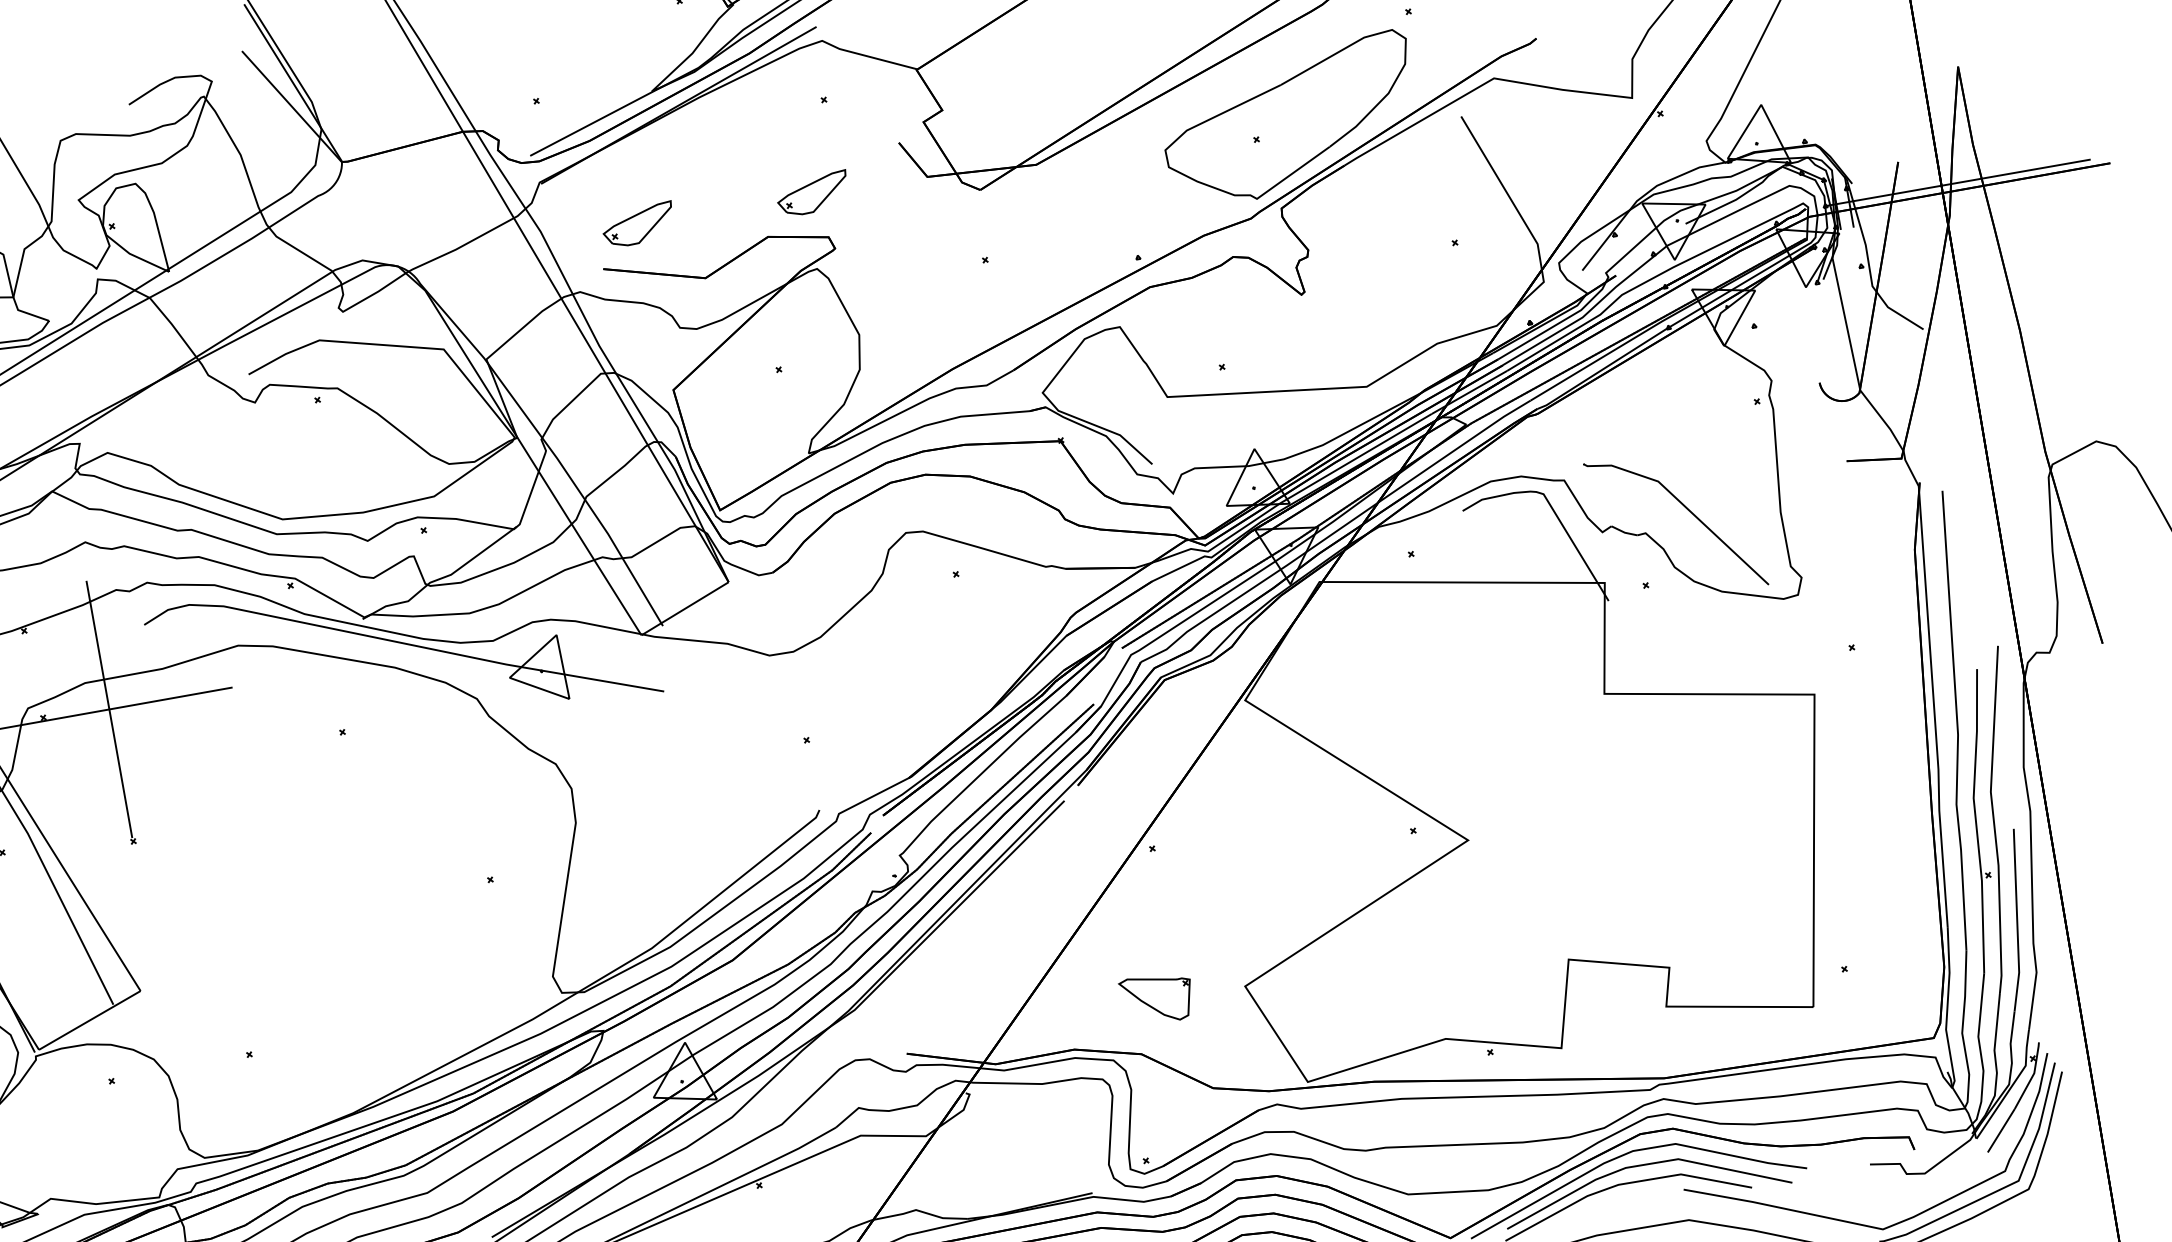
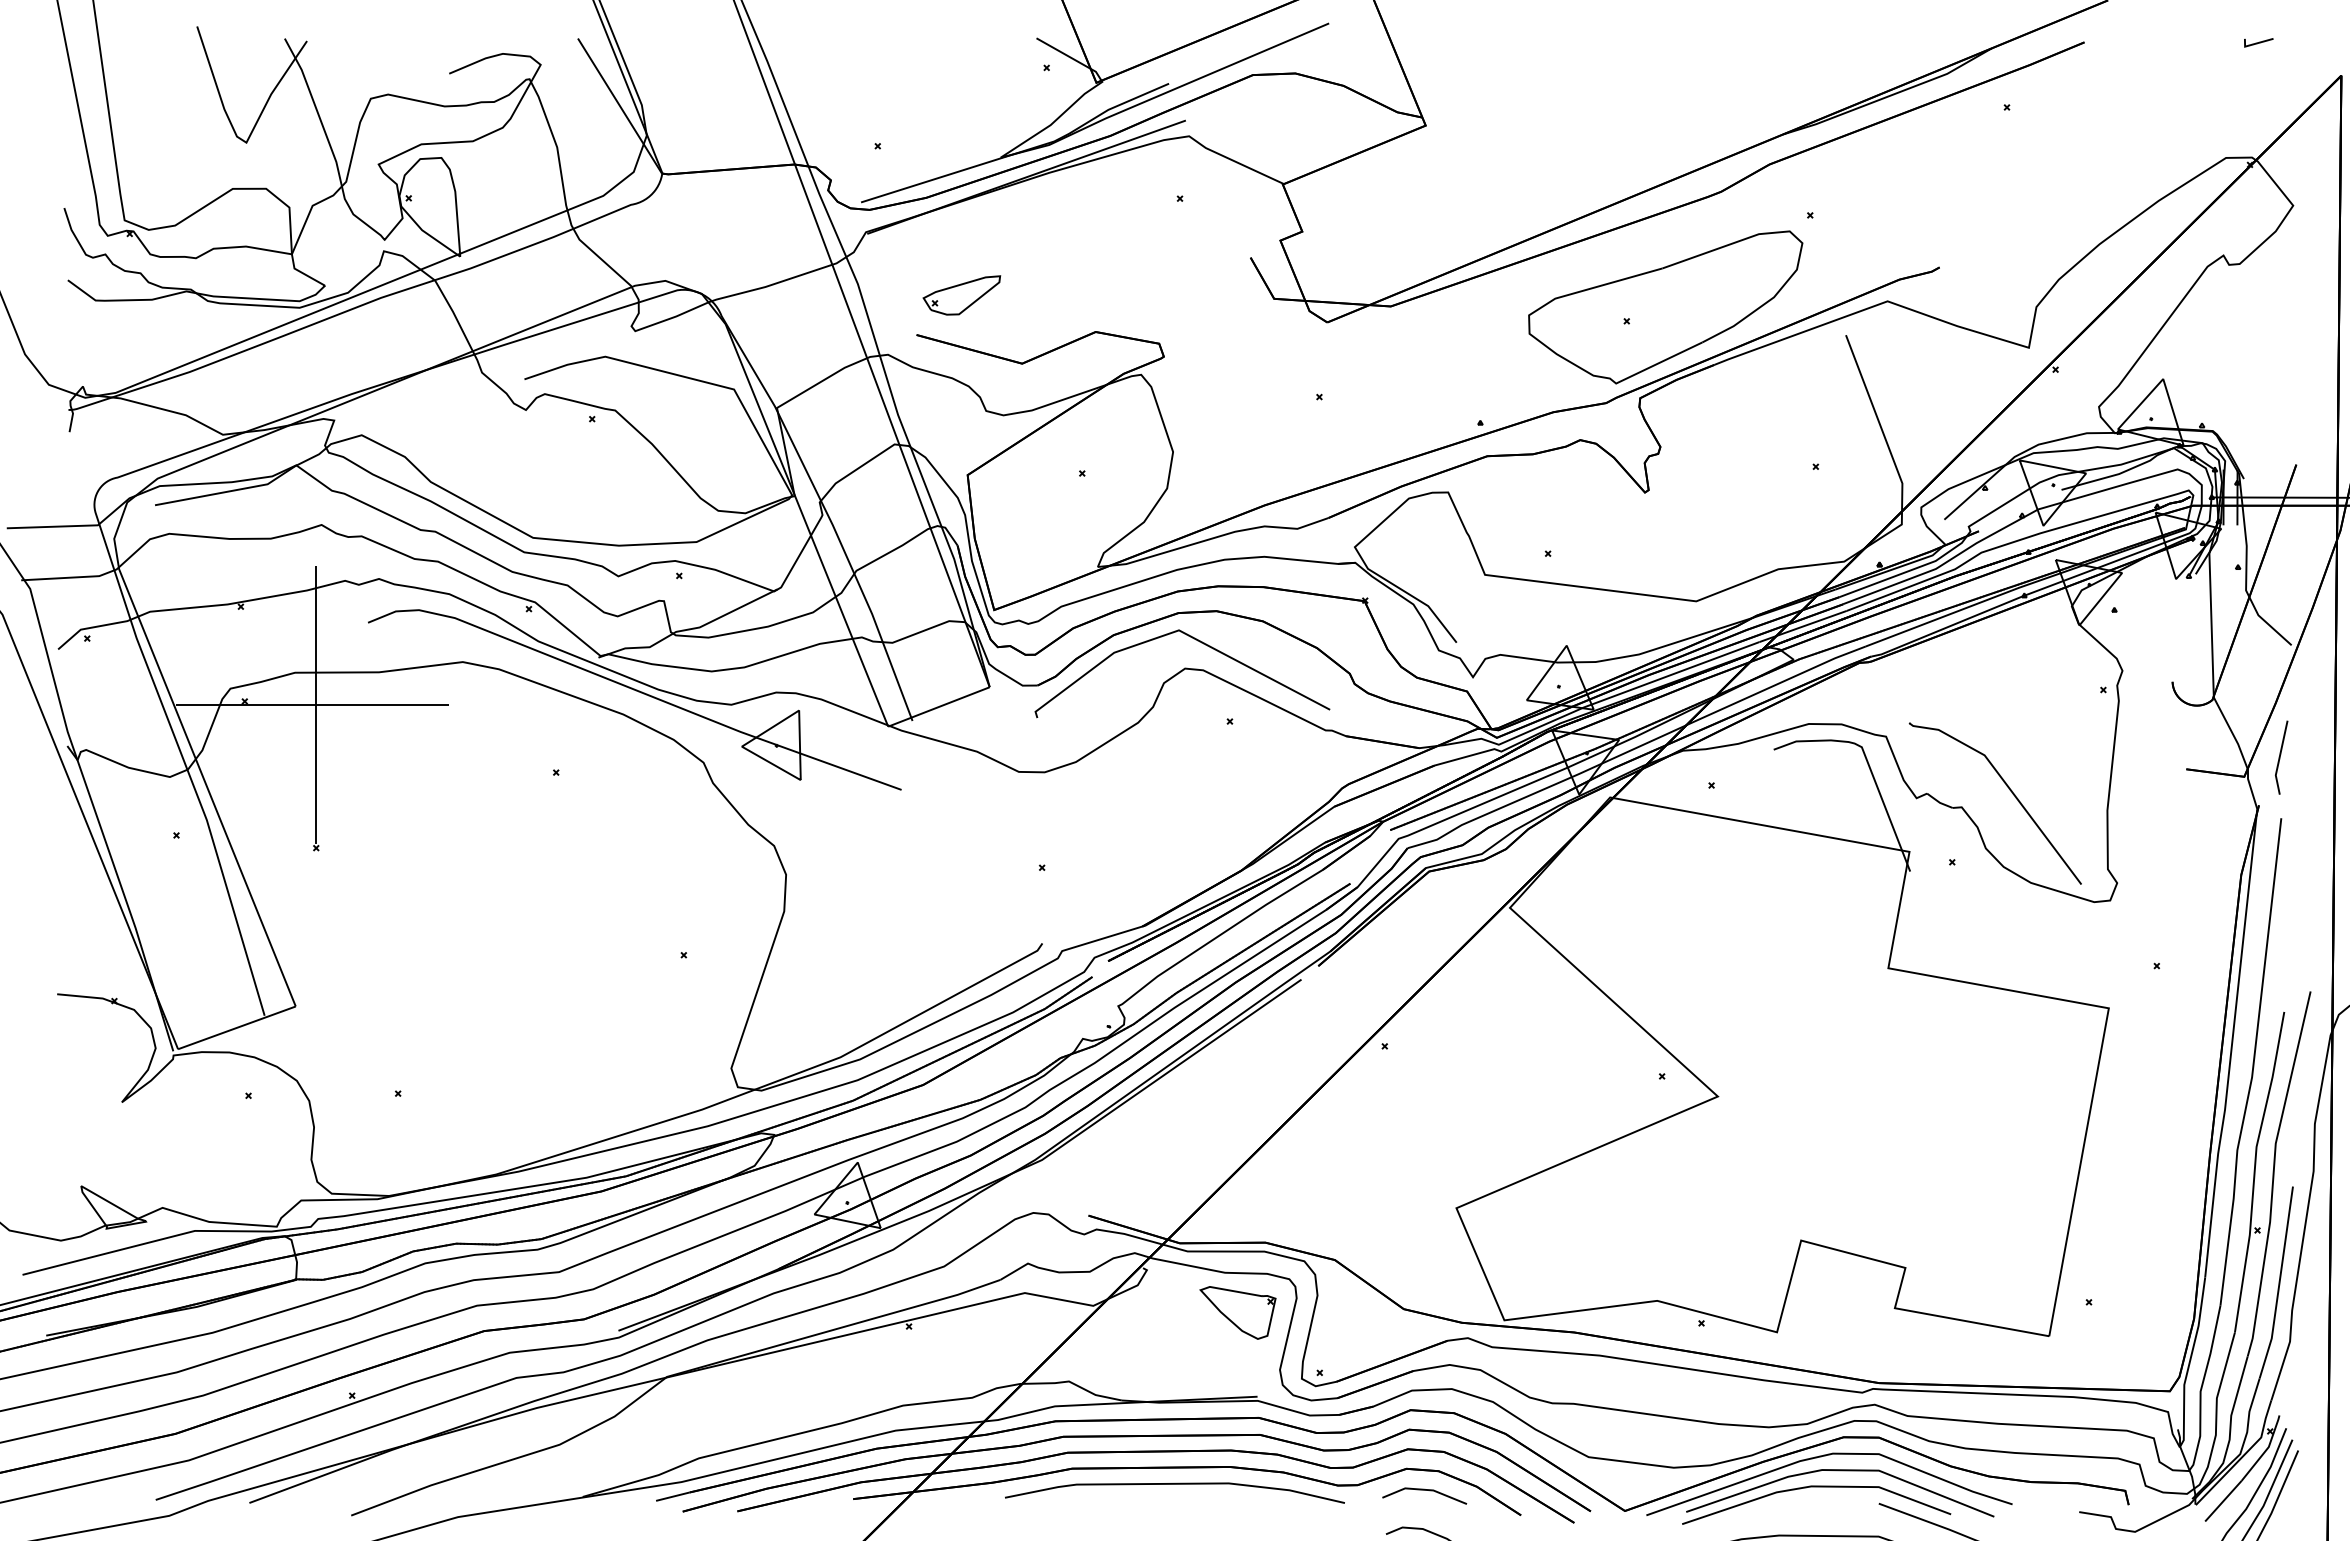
part: (812, 194) -> (1150, 295), removed
line: (1931, 434) -> (2280, 757), added
line: (912, 505) -> (1197, 641), added
part: (1156, 998) -> (1237, 1312), moved

